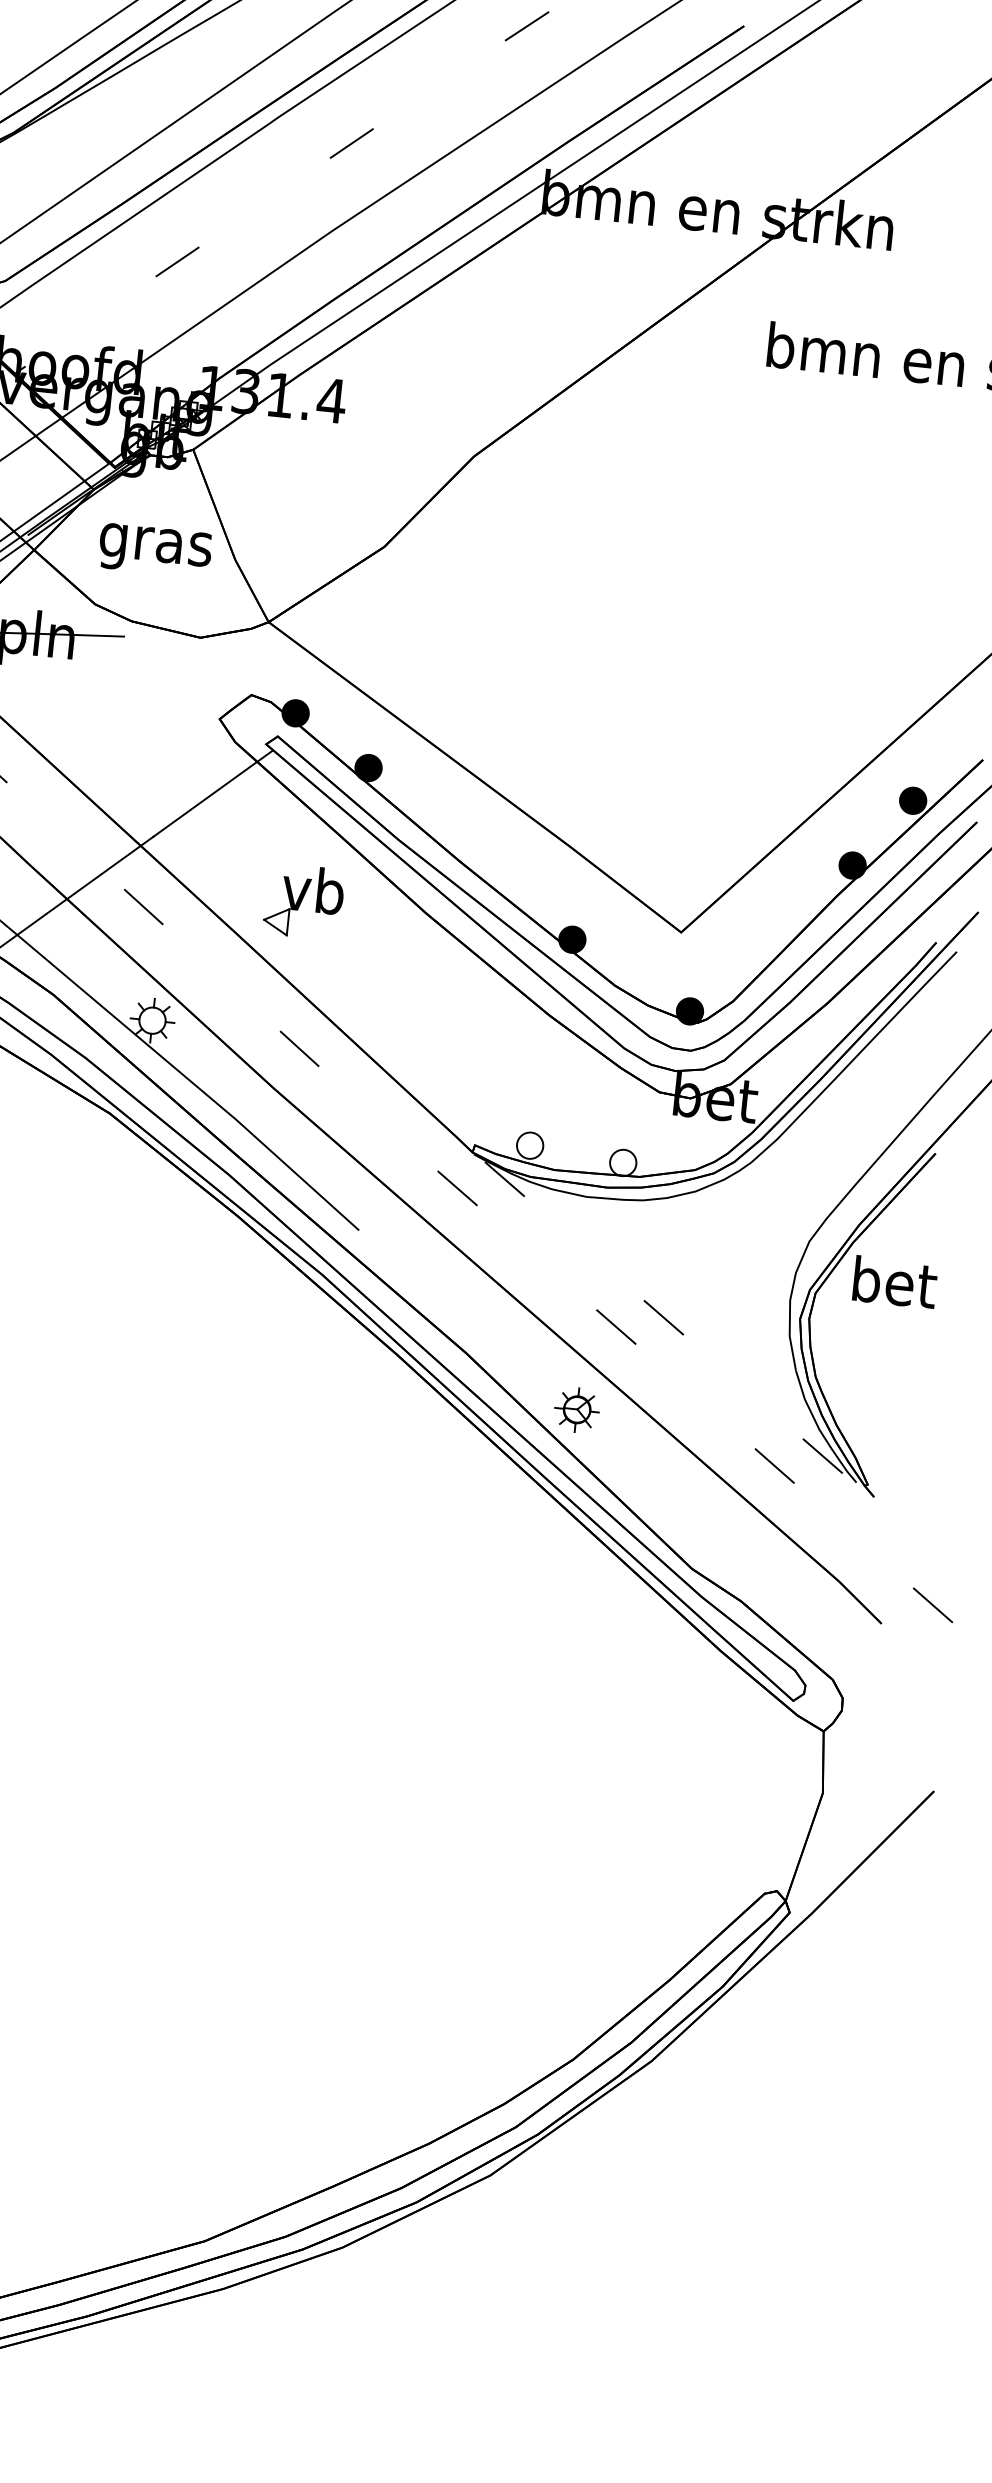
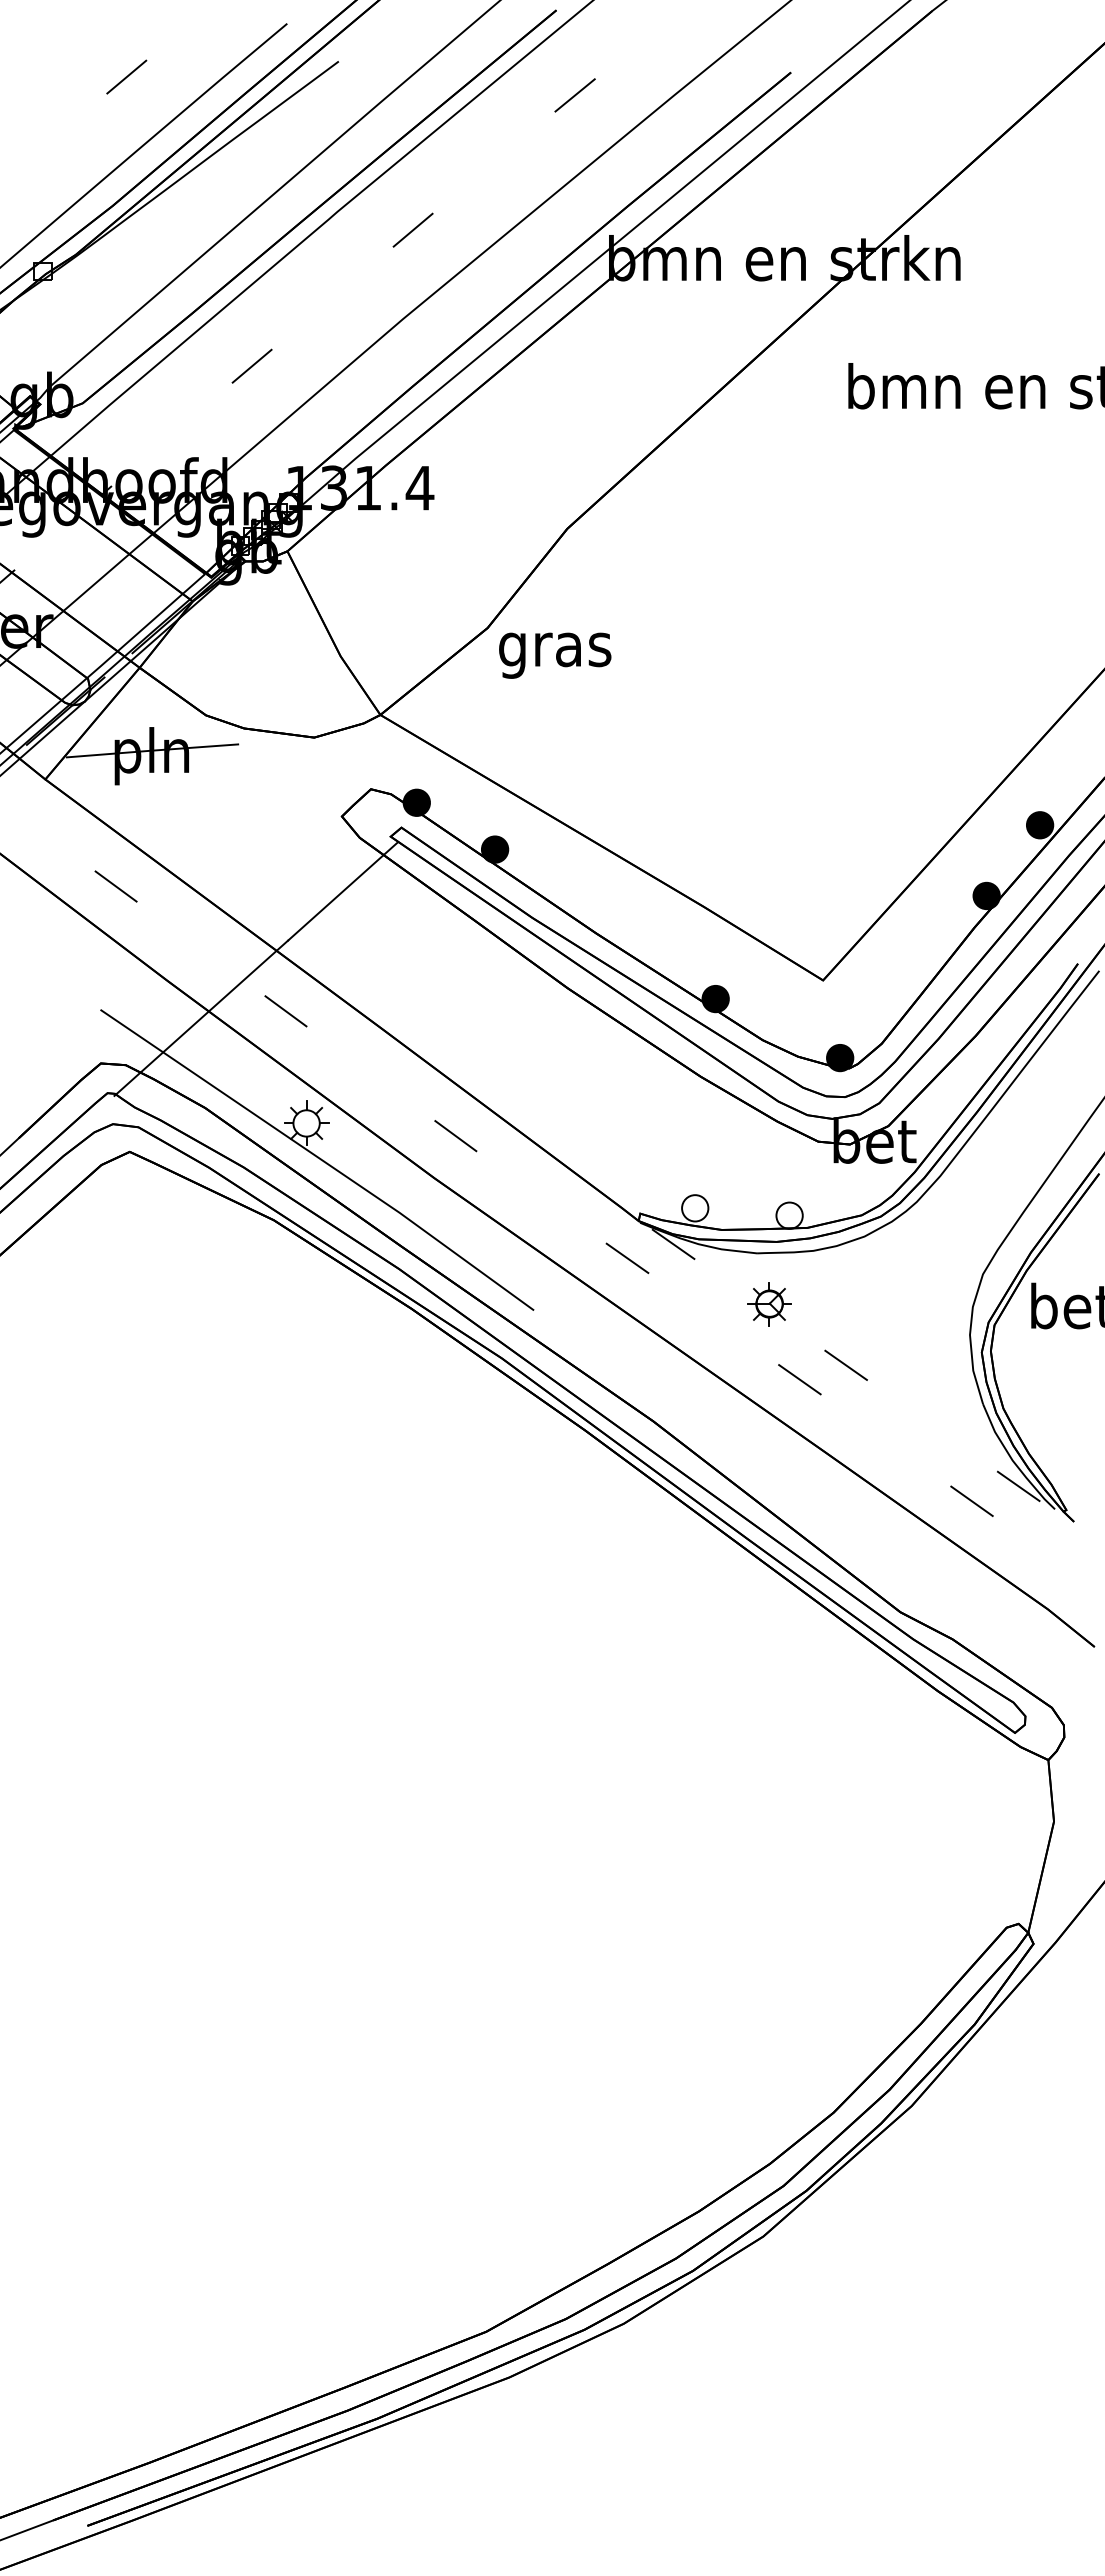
text: (155, 550) -> (555, 655), moved
part: (303, 901) -> (444, 989), removed
part: (577, 1410) -> (769, 1304), moved

